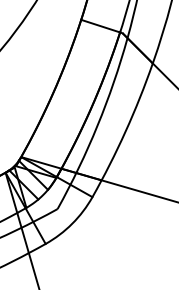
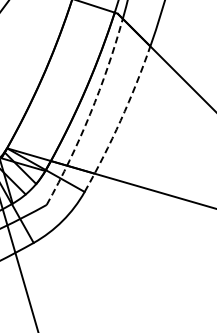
arc: (97, 125) -> (90, 114), solid -> dashed
arc: (125, 131) -> (120, 120), solid -> dashed

